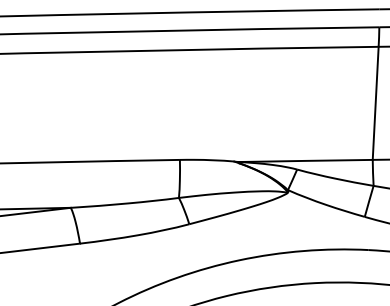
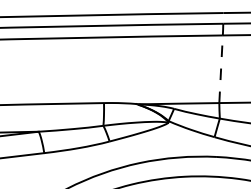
line: (376, 103) -> (221, 69), solid -> dashed

